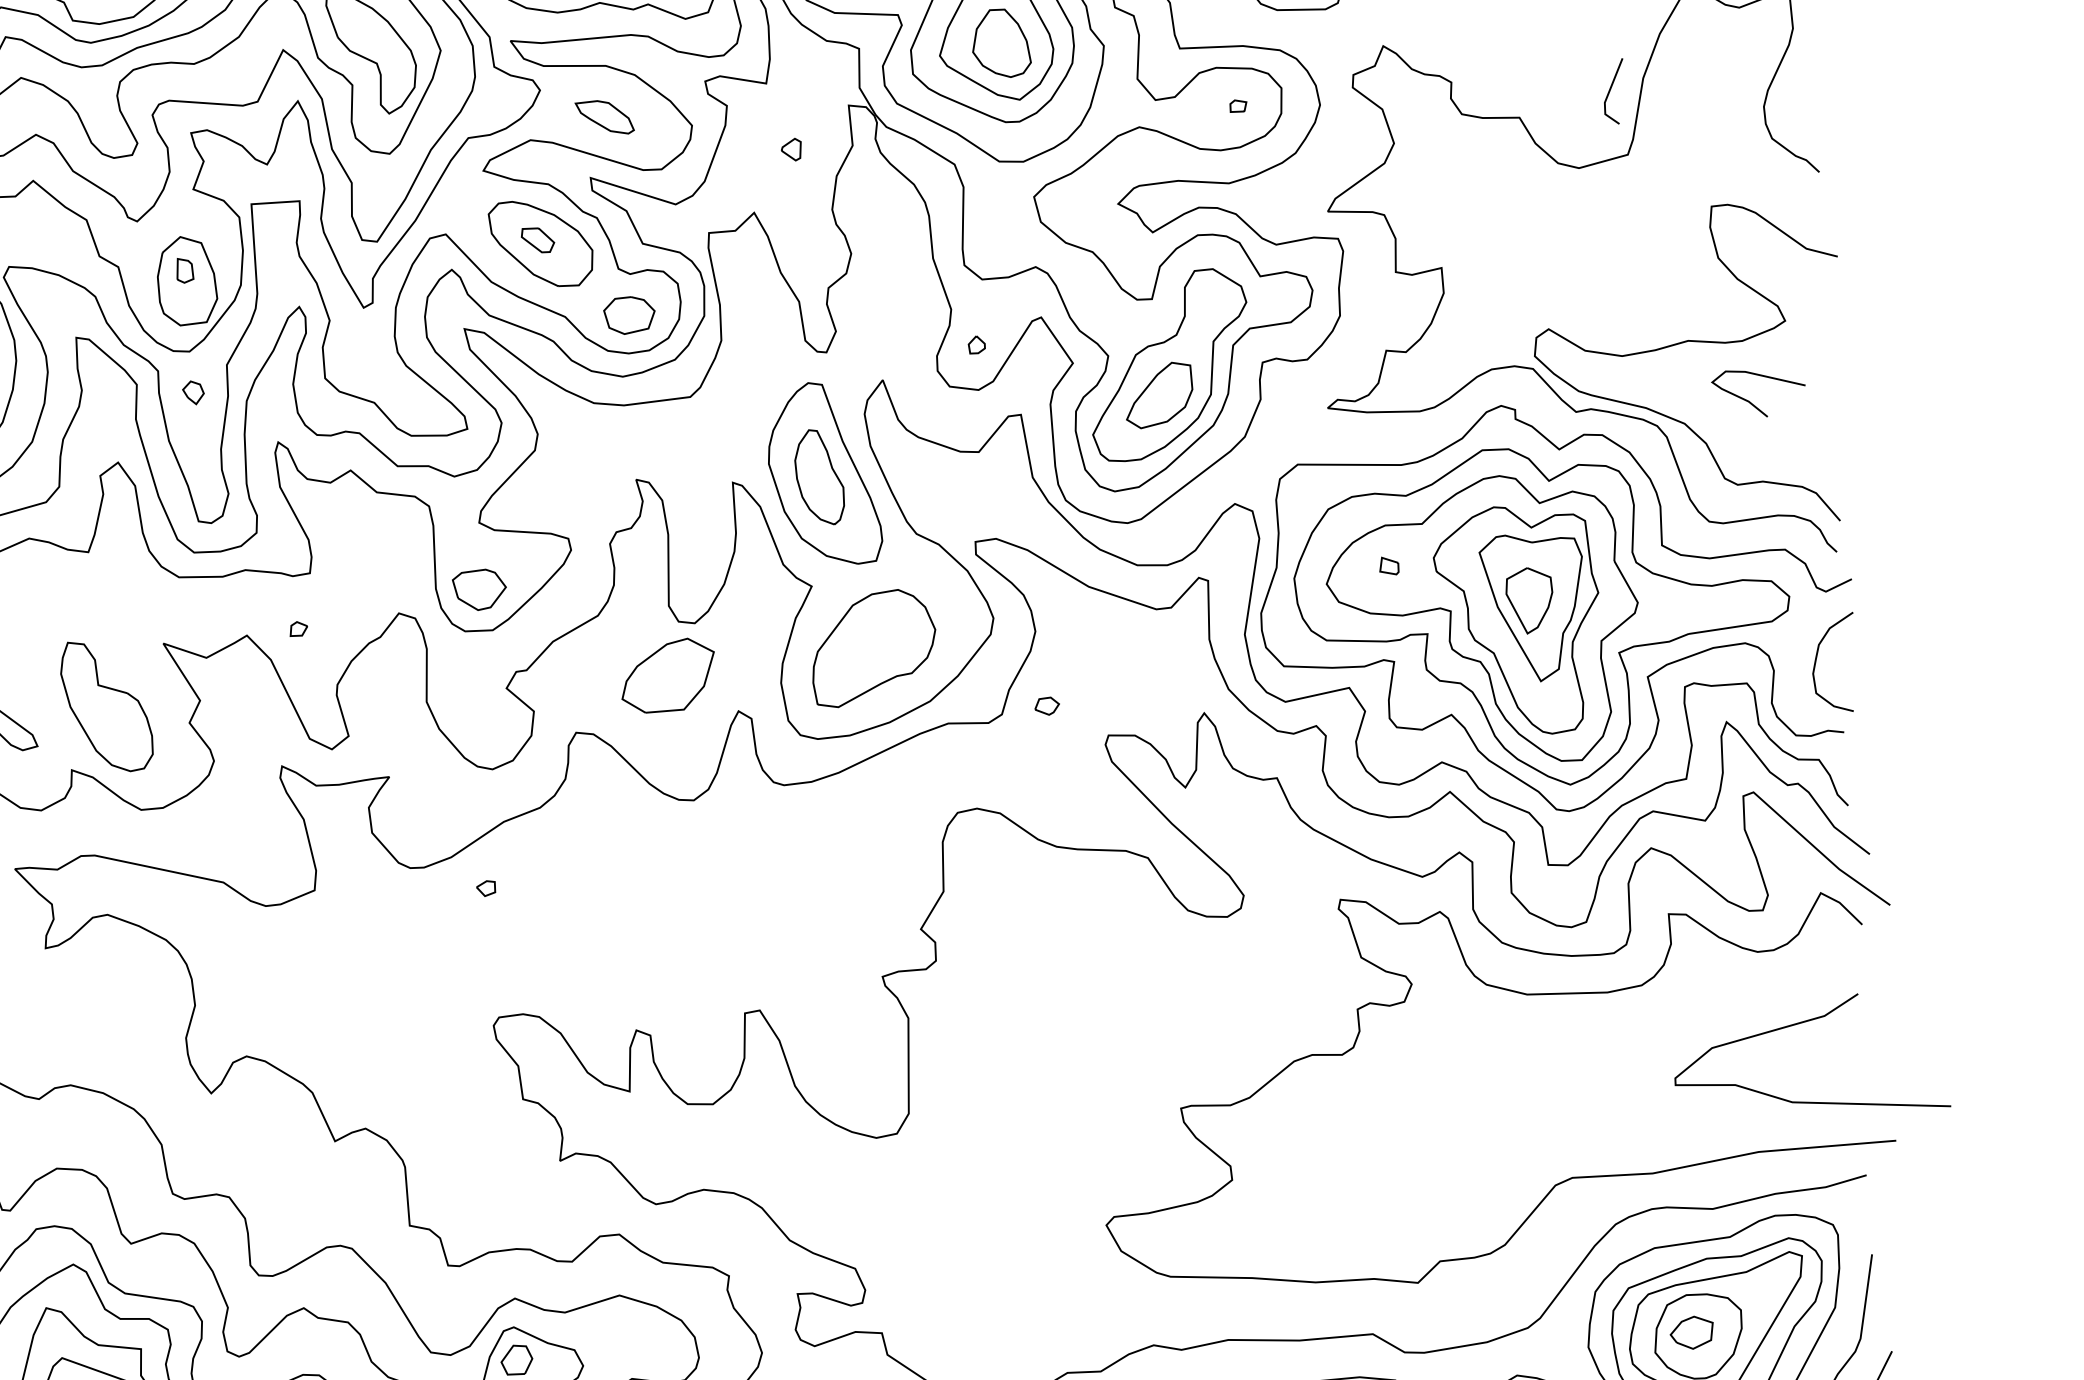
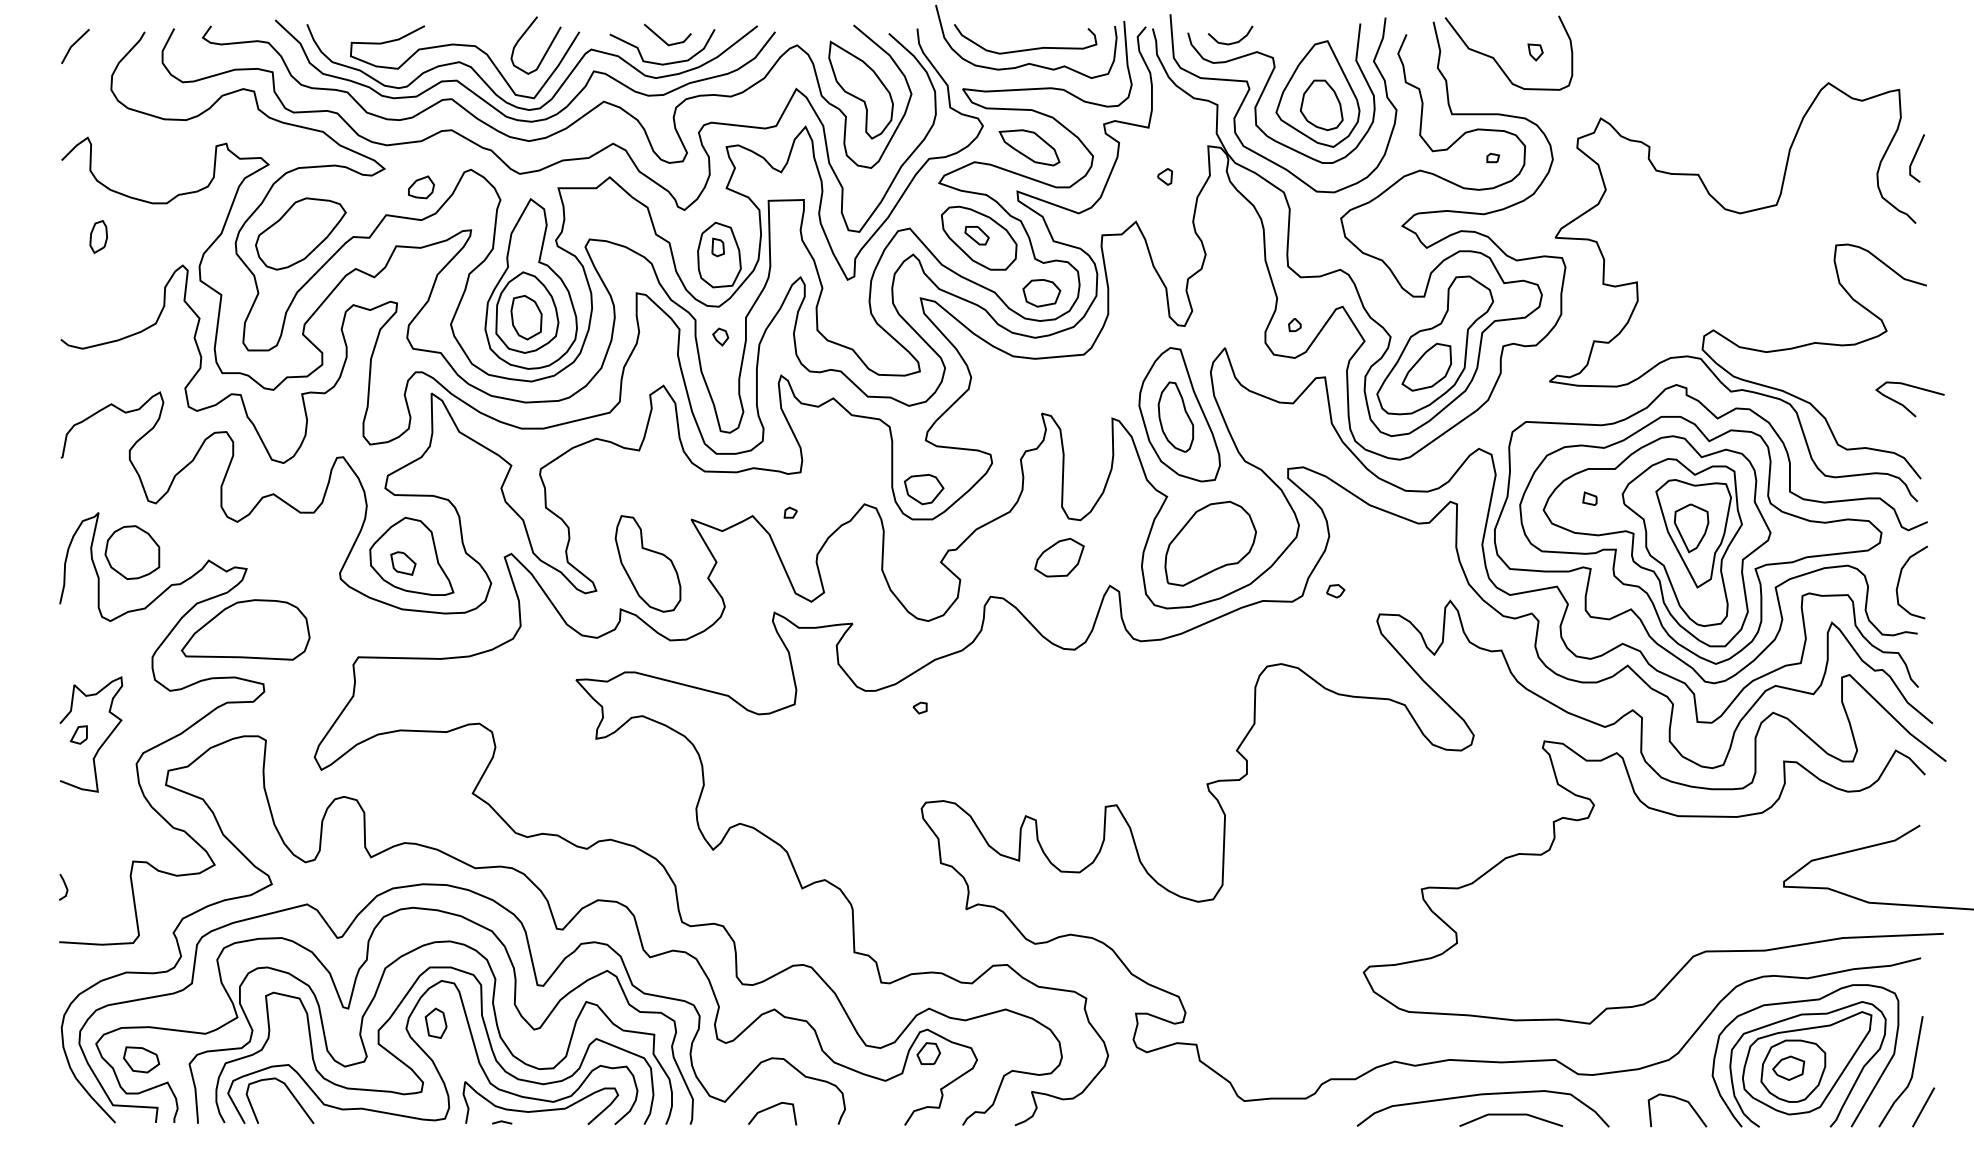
line: (1611, 90) -> (1915, 157), moved
part: (604, 117) -> (1029, 147), size x1.43
curve: (1749, 400) -> (1903, 404), moved
part: (668, 675) -> (1059, 557), size x0.71

